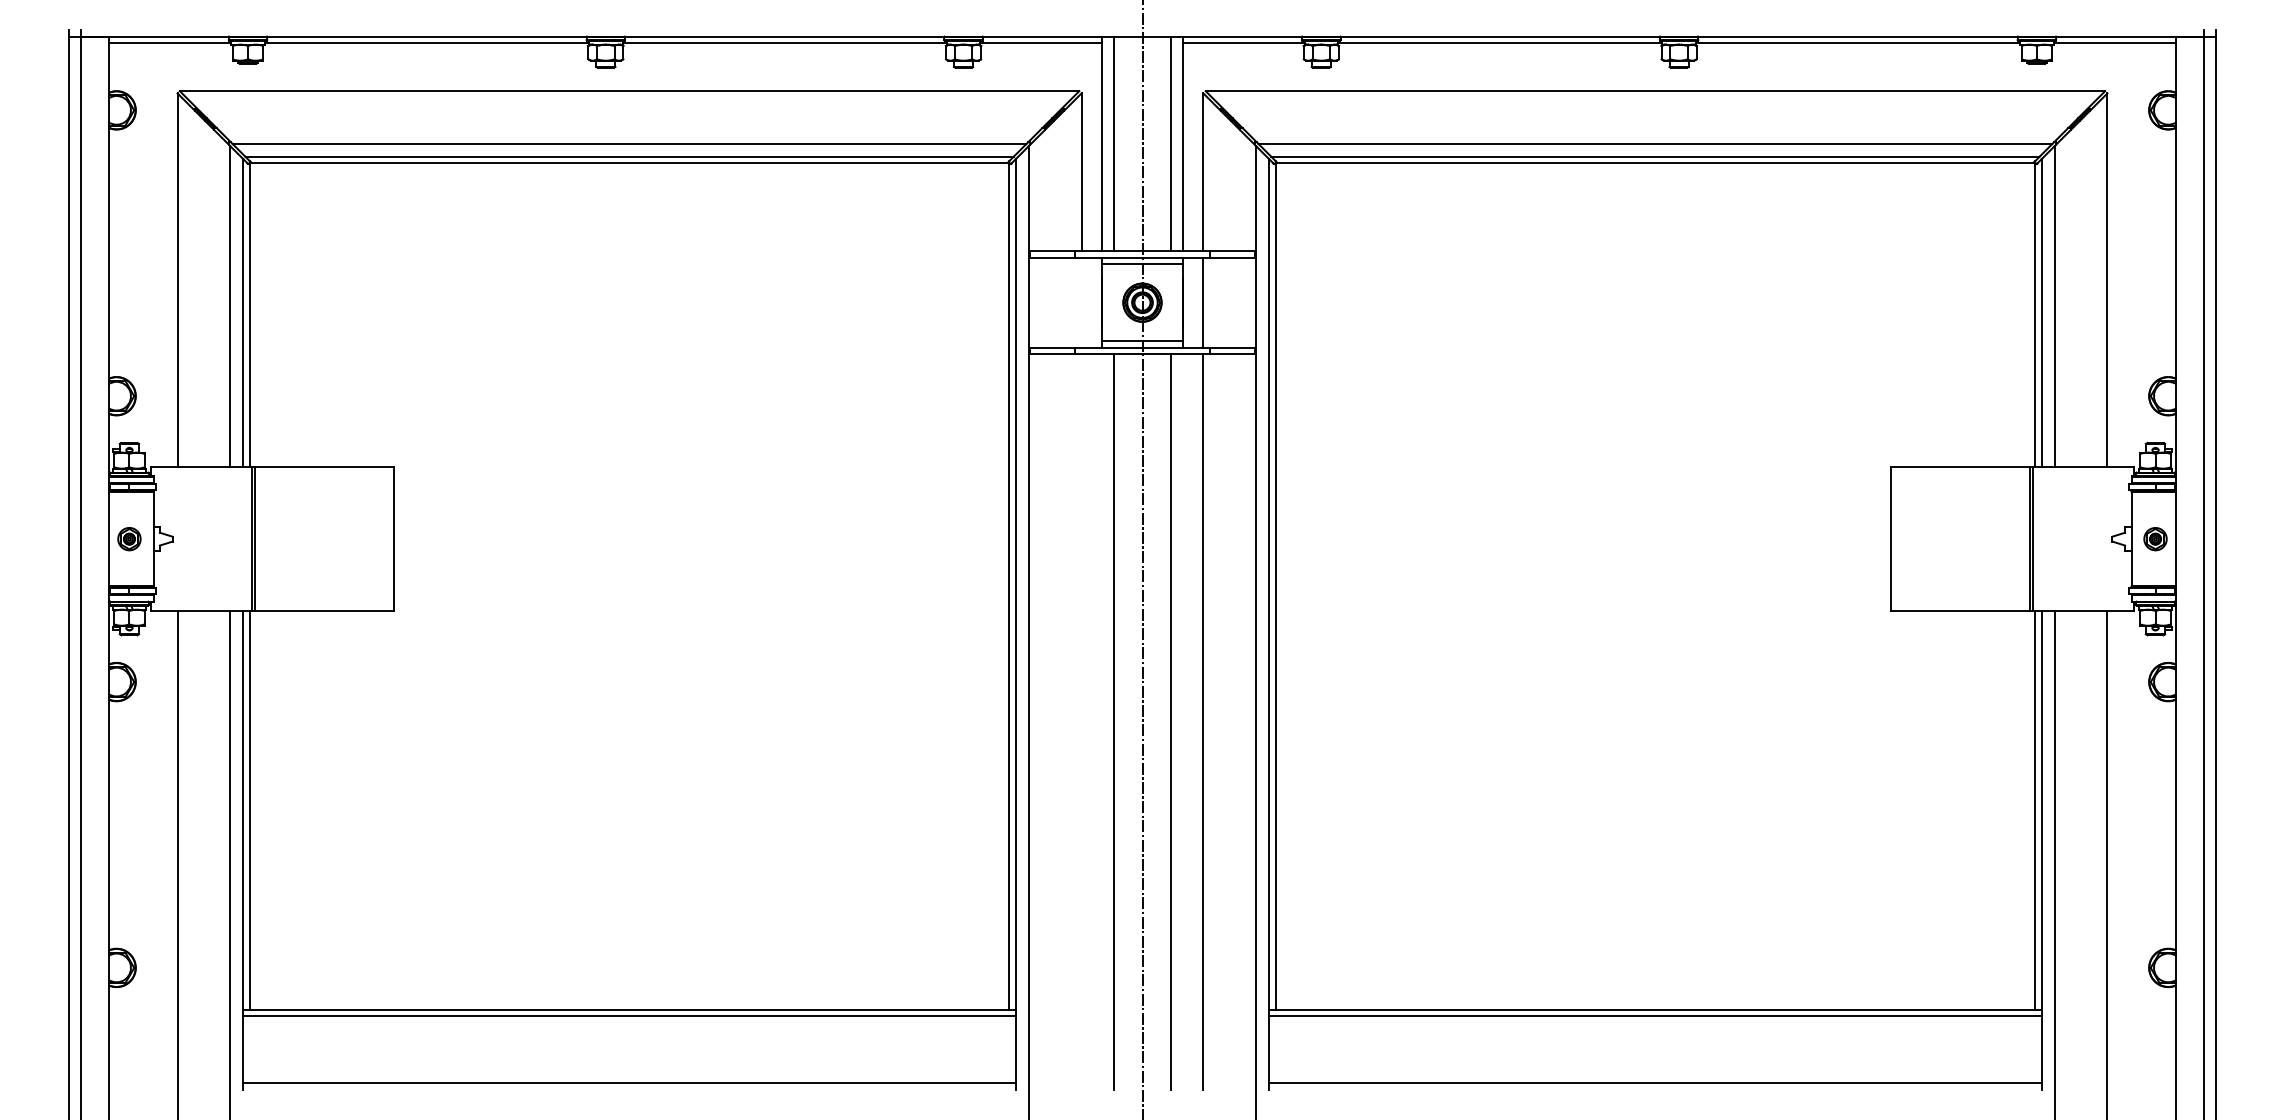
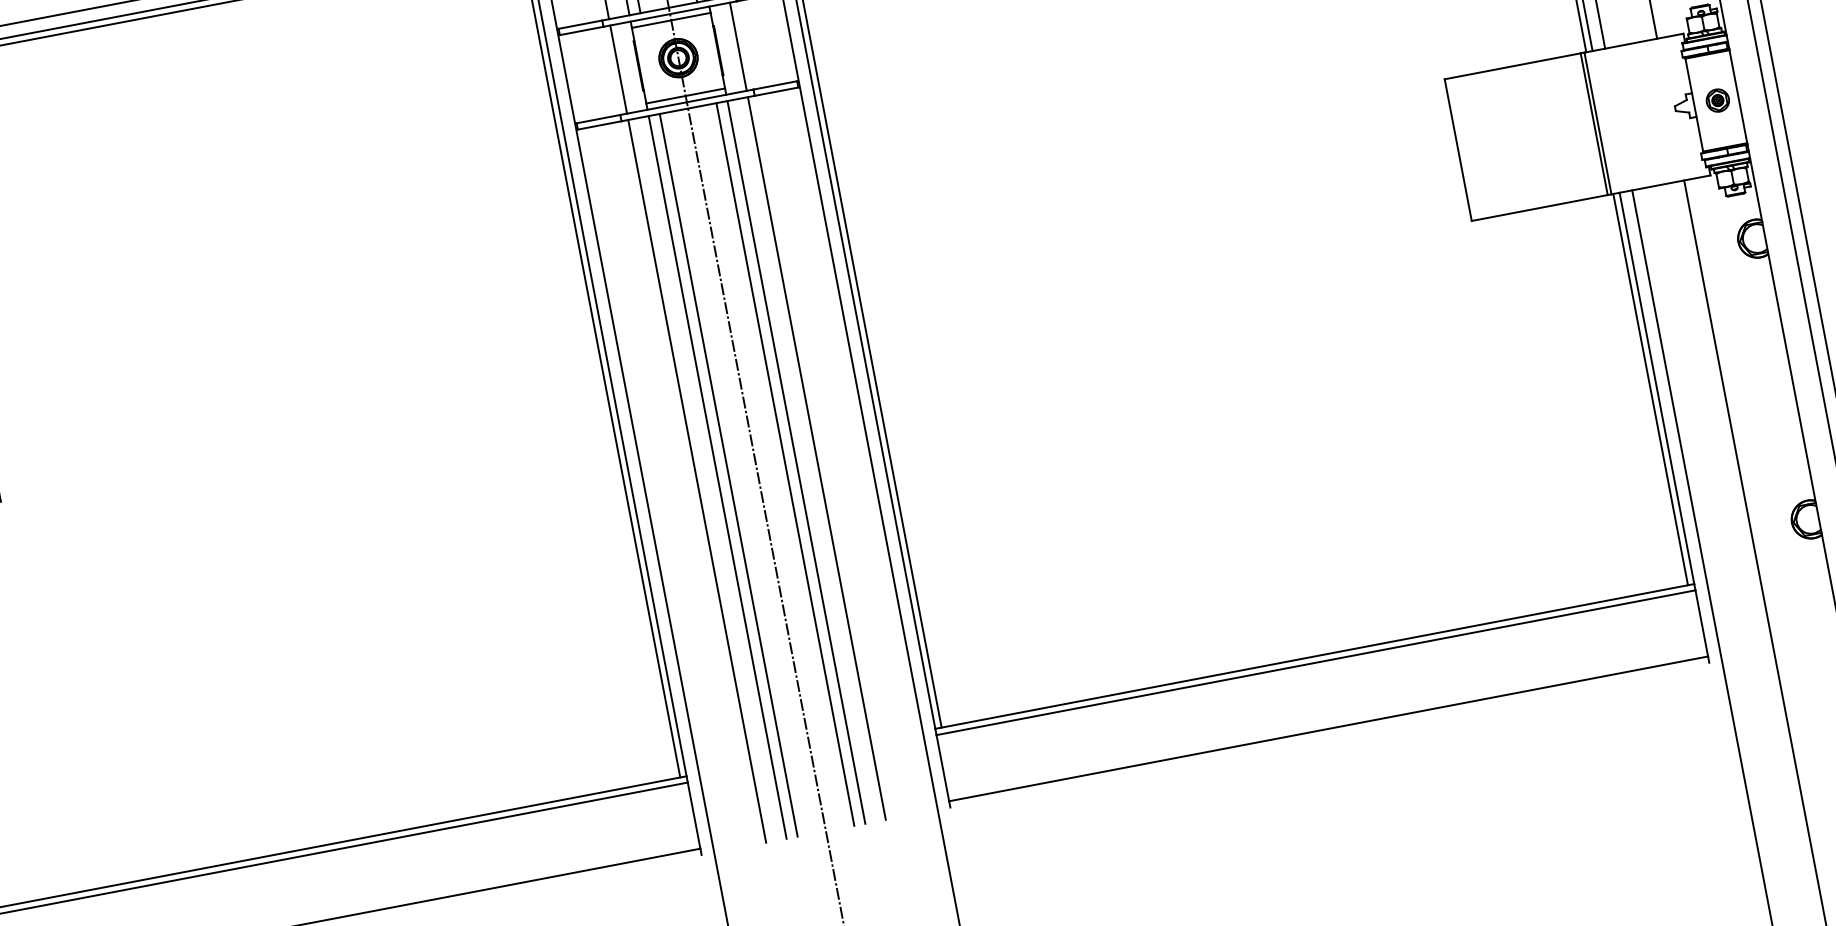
line: (1081, 302) -> (618, 69), added
line: (1081, 721) -> (697, 480), added
line: (1102, 721) -> (717, 477), added
line: (1182, 721) -> (796, 462), added

